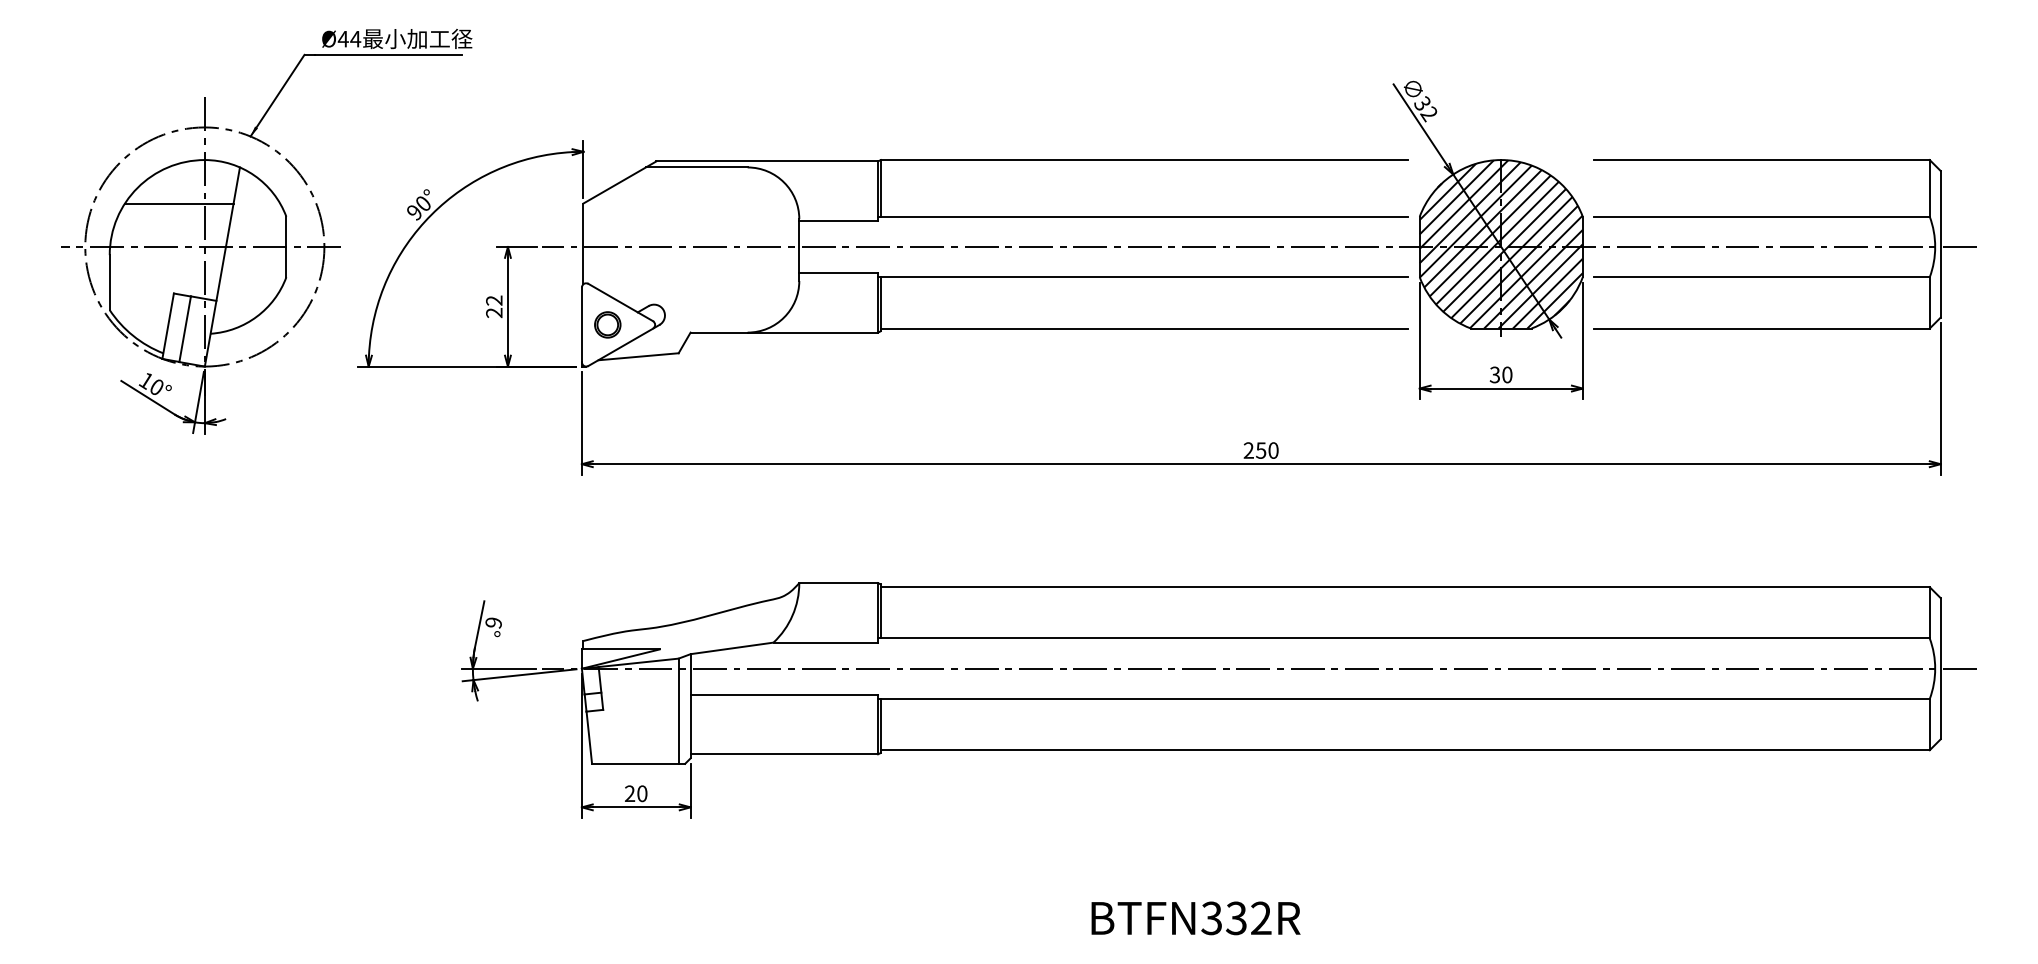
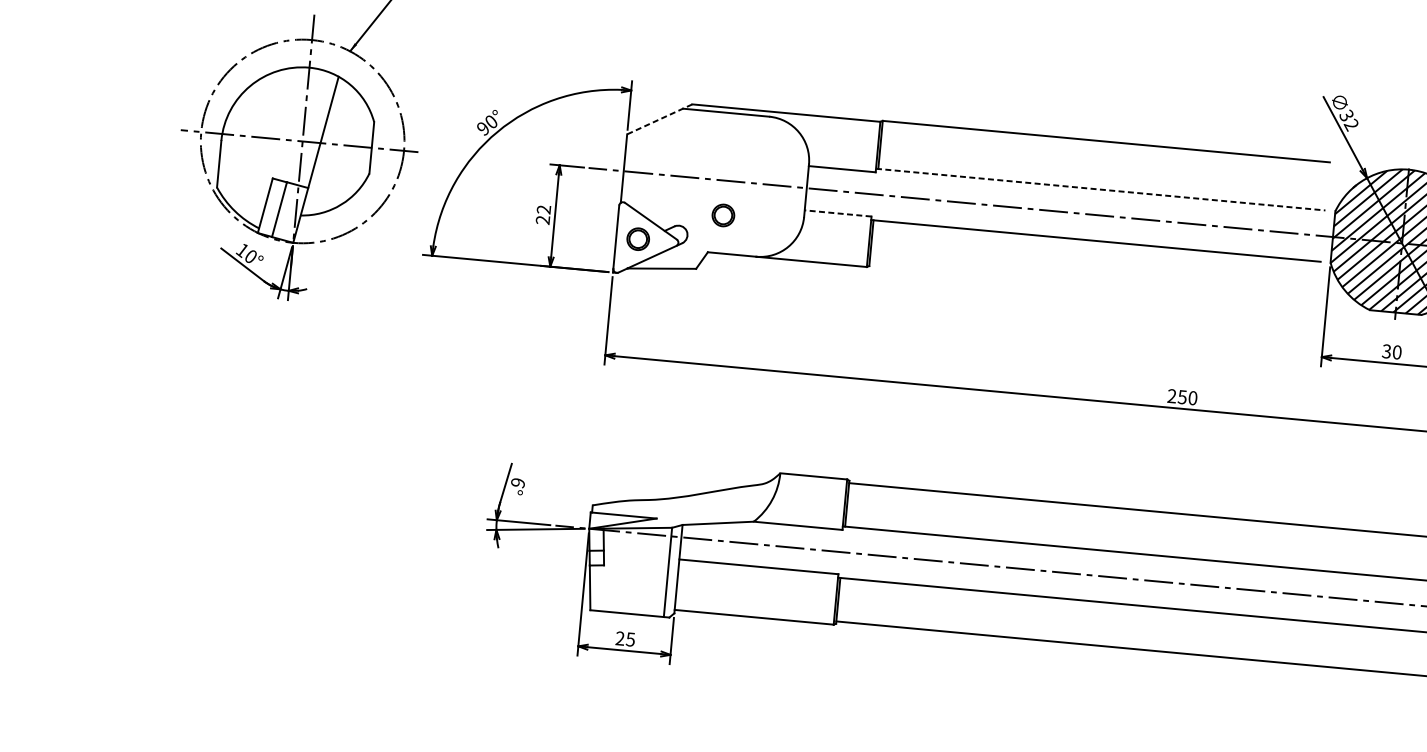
line: (619, 182) -> (659, 119), solid -> dashed
line: (178, 203) -> (283, 102), removed
line: (1143, 216) -> (1101, 189), solid -> dashed
line: (838, 273) -> (837, 213), solid -> dashed
part: (704, 287) -> (723, 215), added
line: (1144, 328) -> (1093, 284), removed
text: (642, 793) -> (630, 639), 20 -> 25

